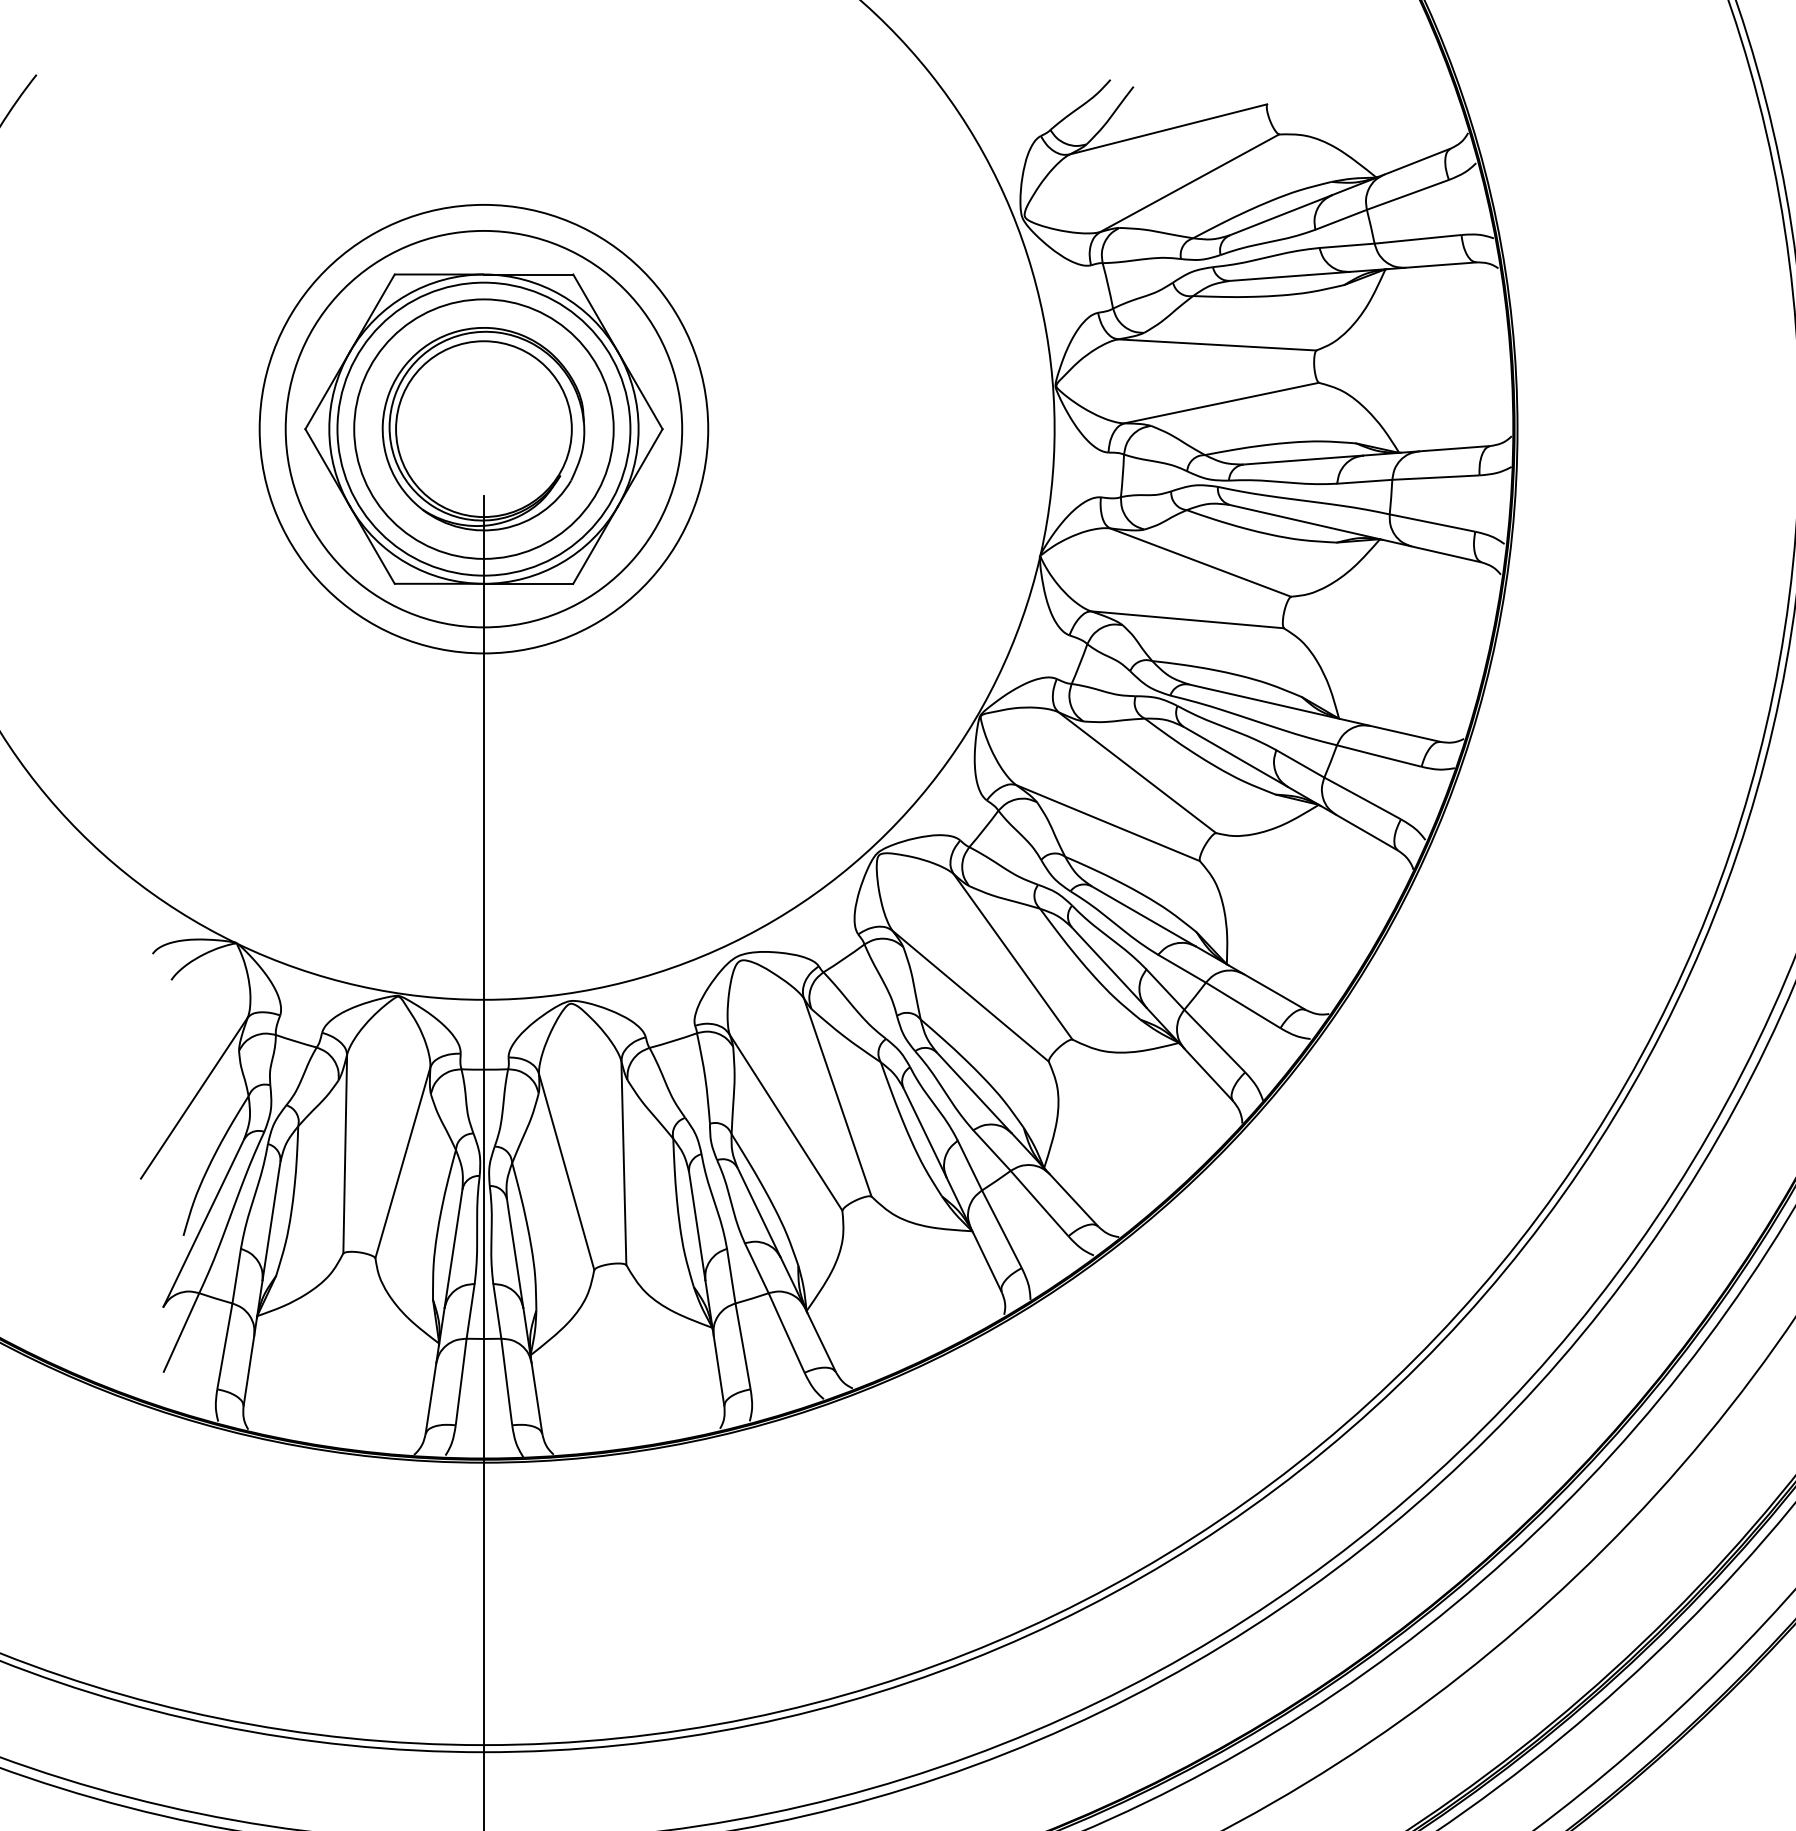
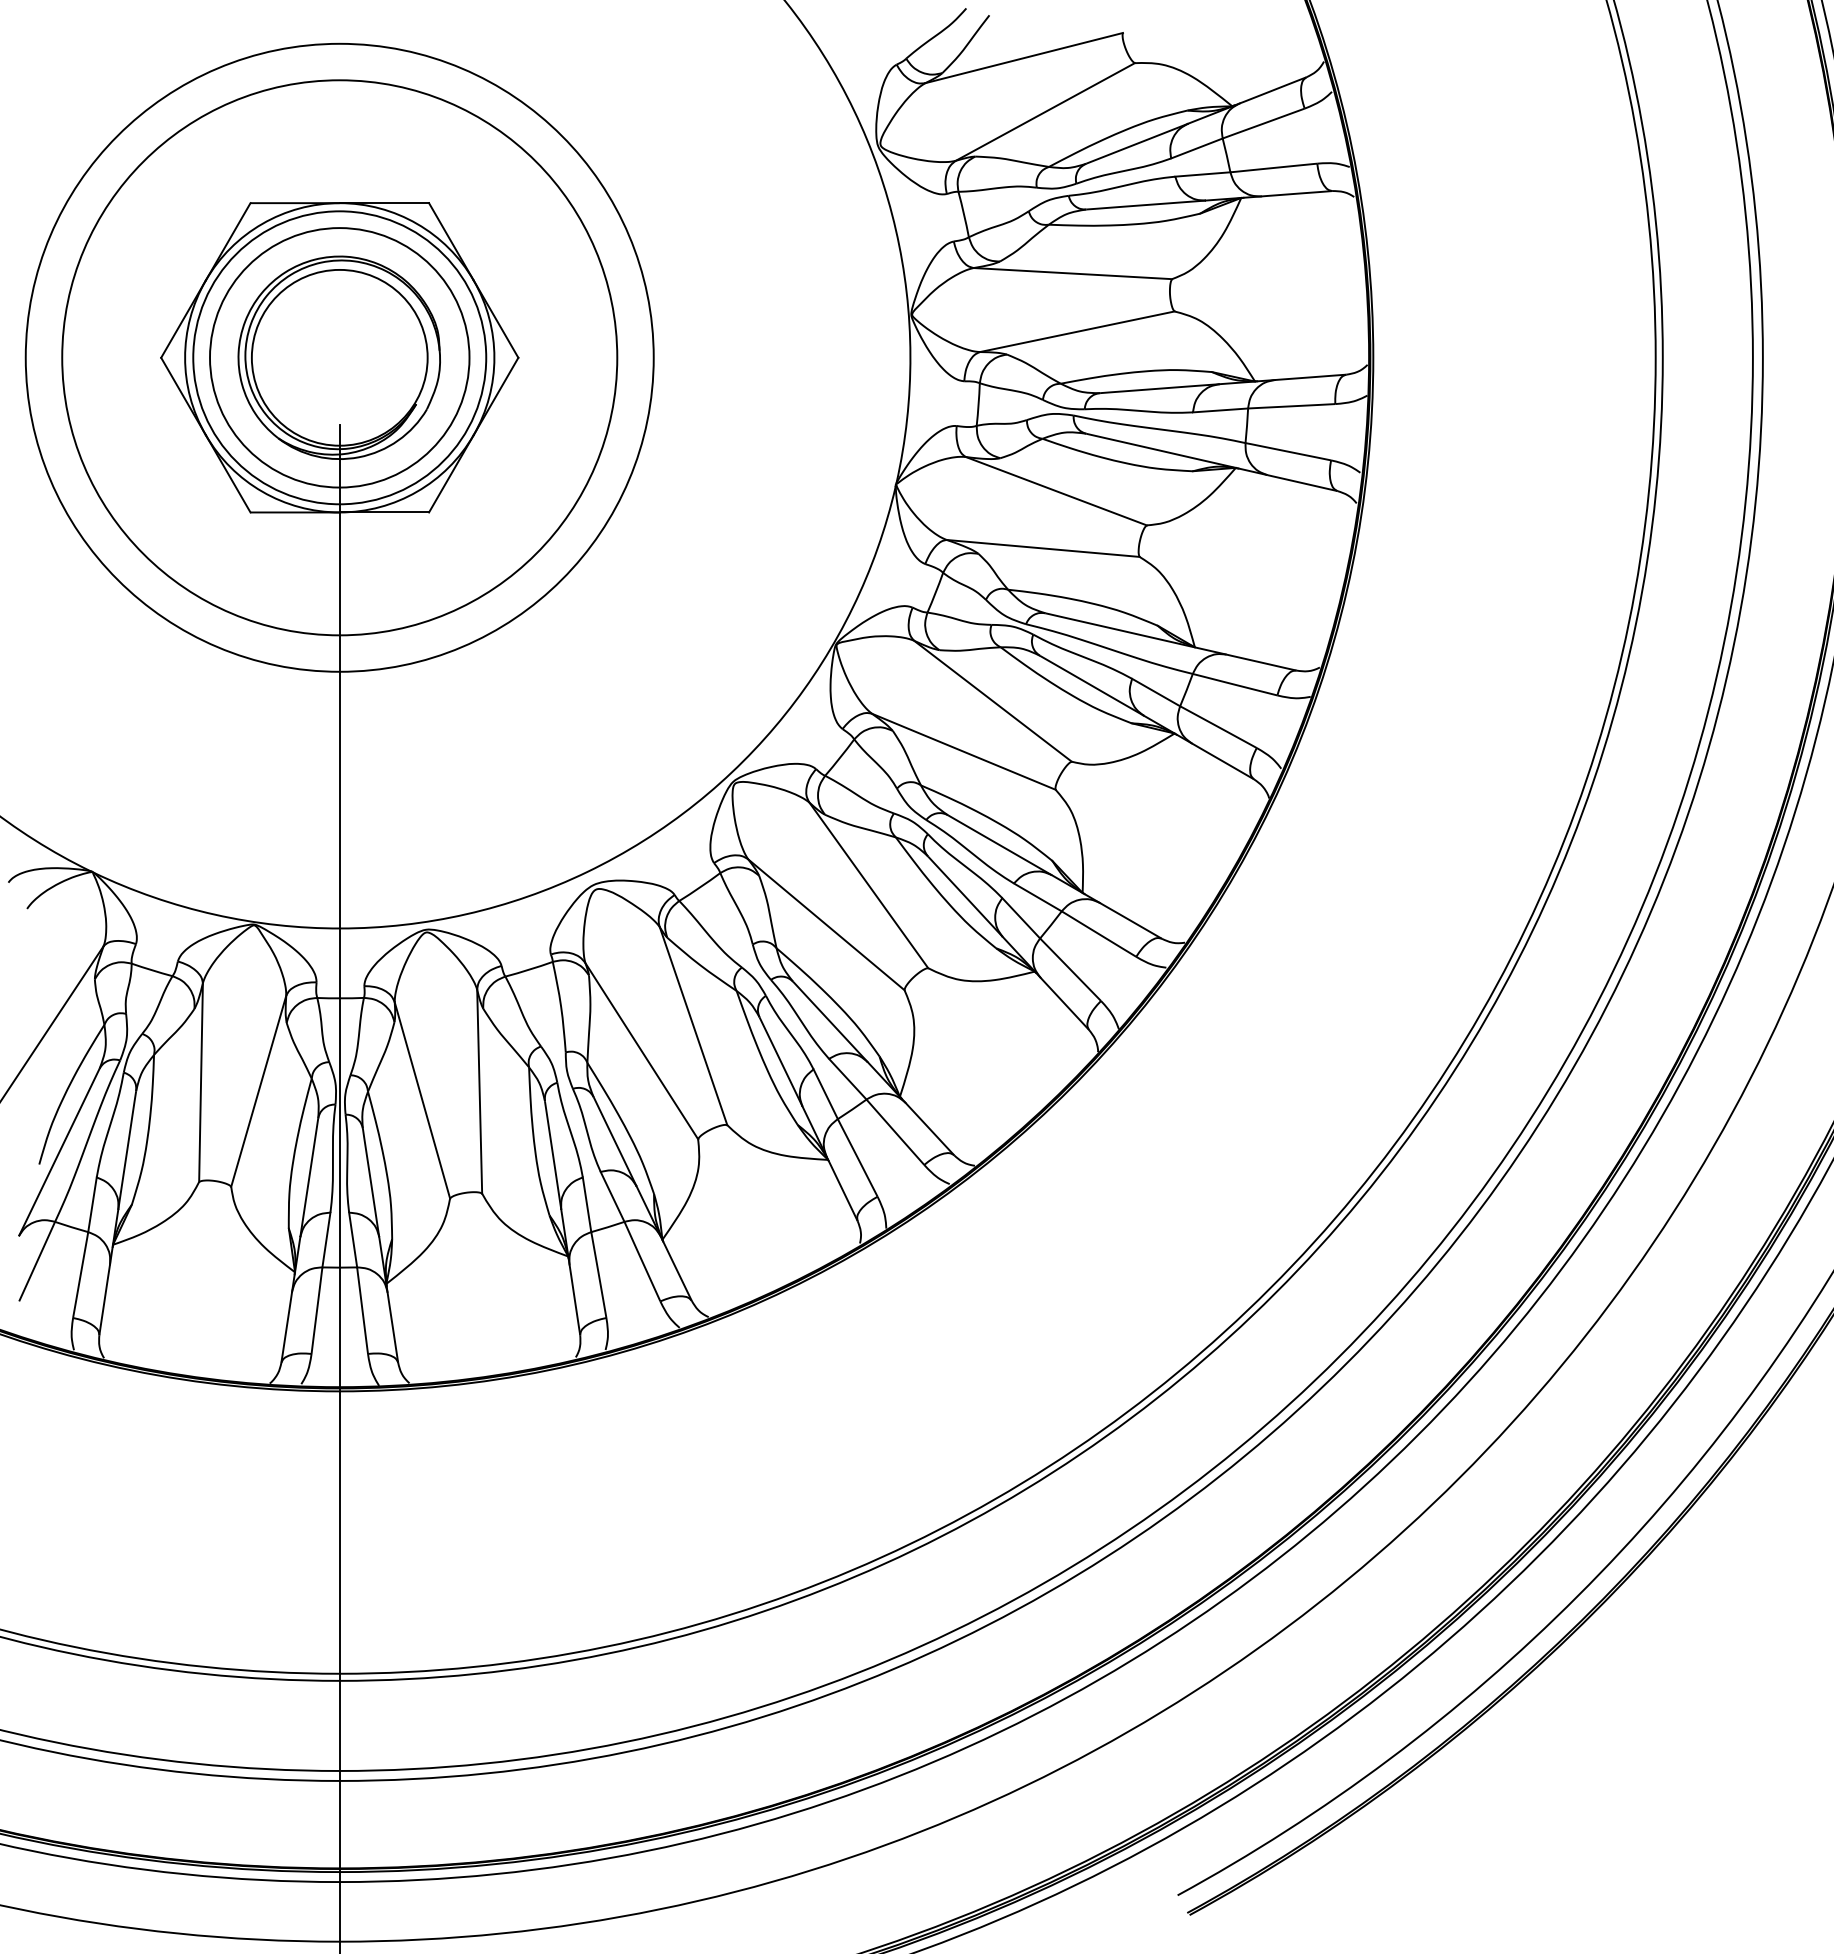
circle: (483, 428) -> (339, 357), size x1.4
circle: (483, 428) -> (339, 357), size x1.4

